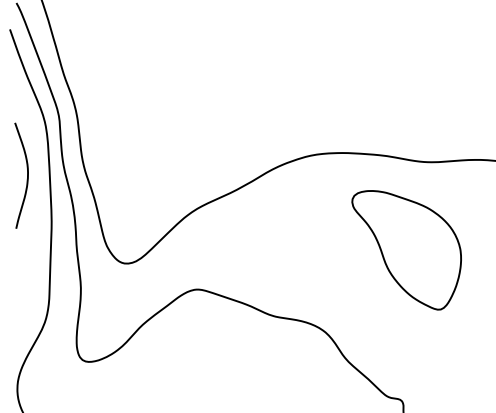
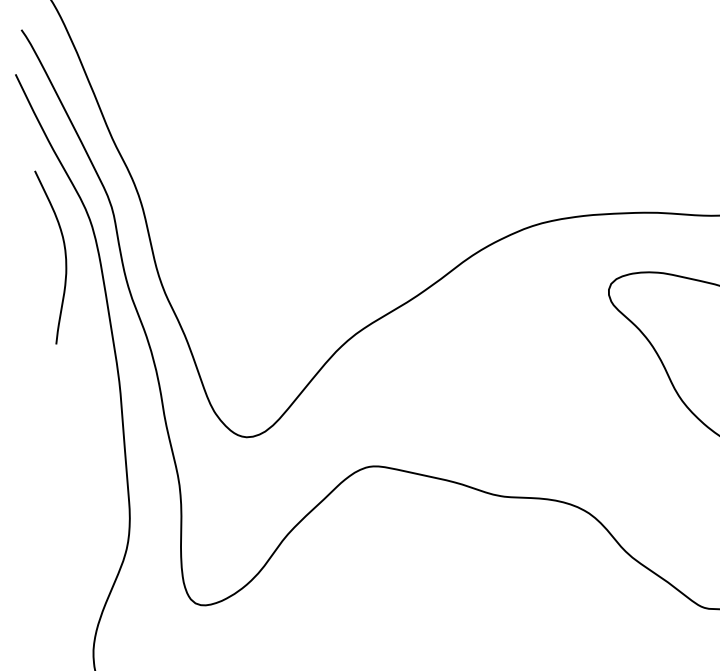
curve: (27, 175) -> (64, 254), moved

